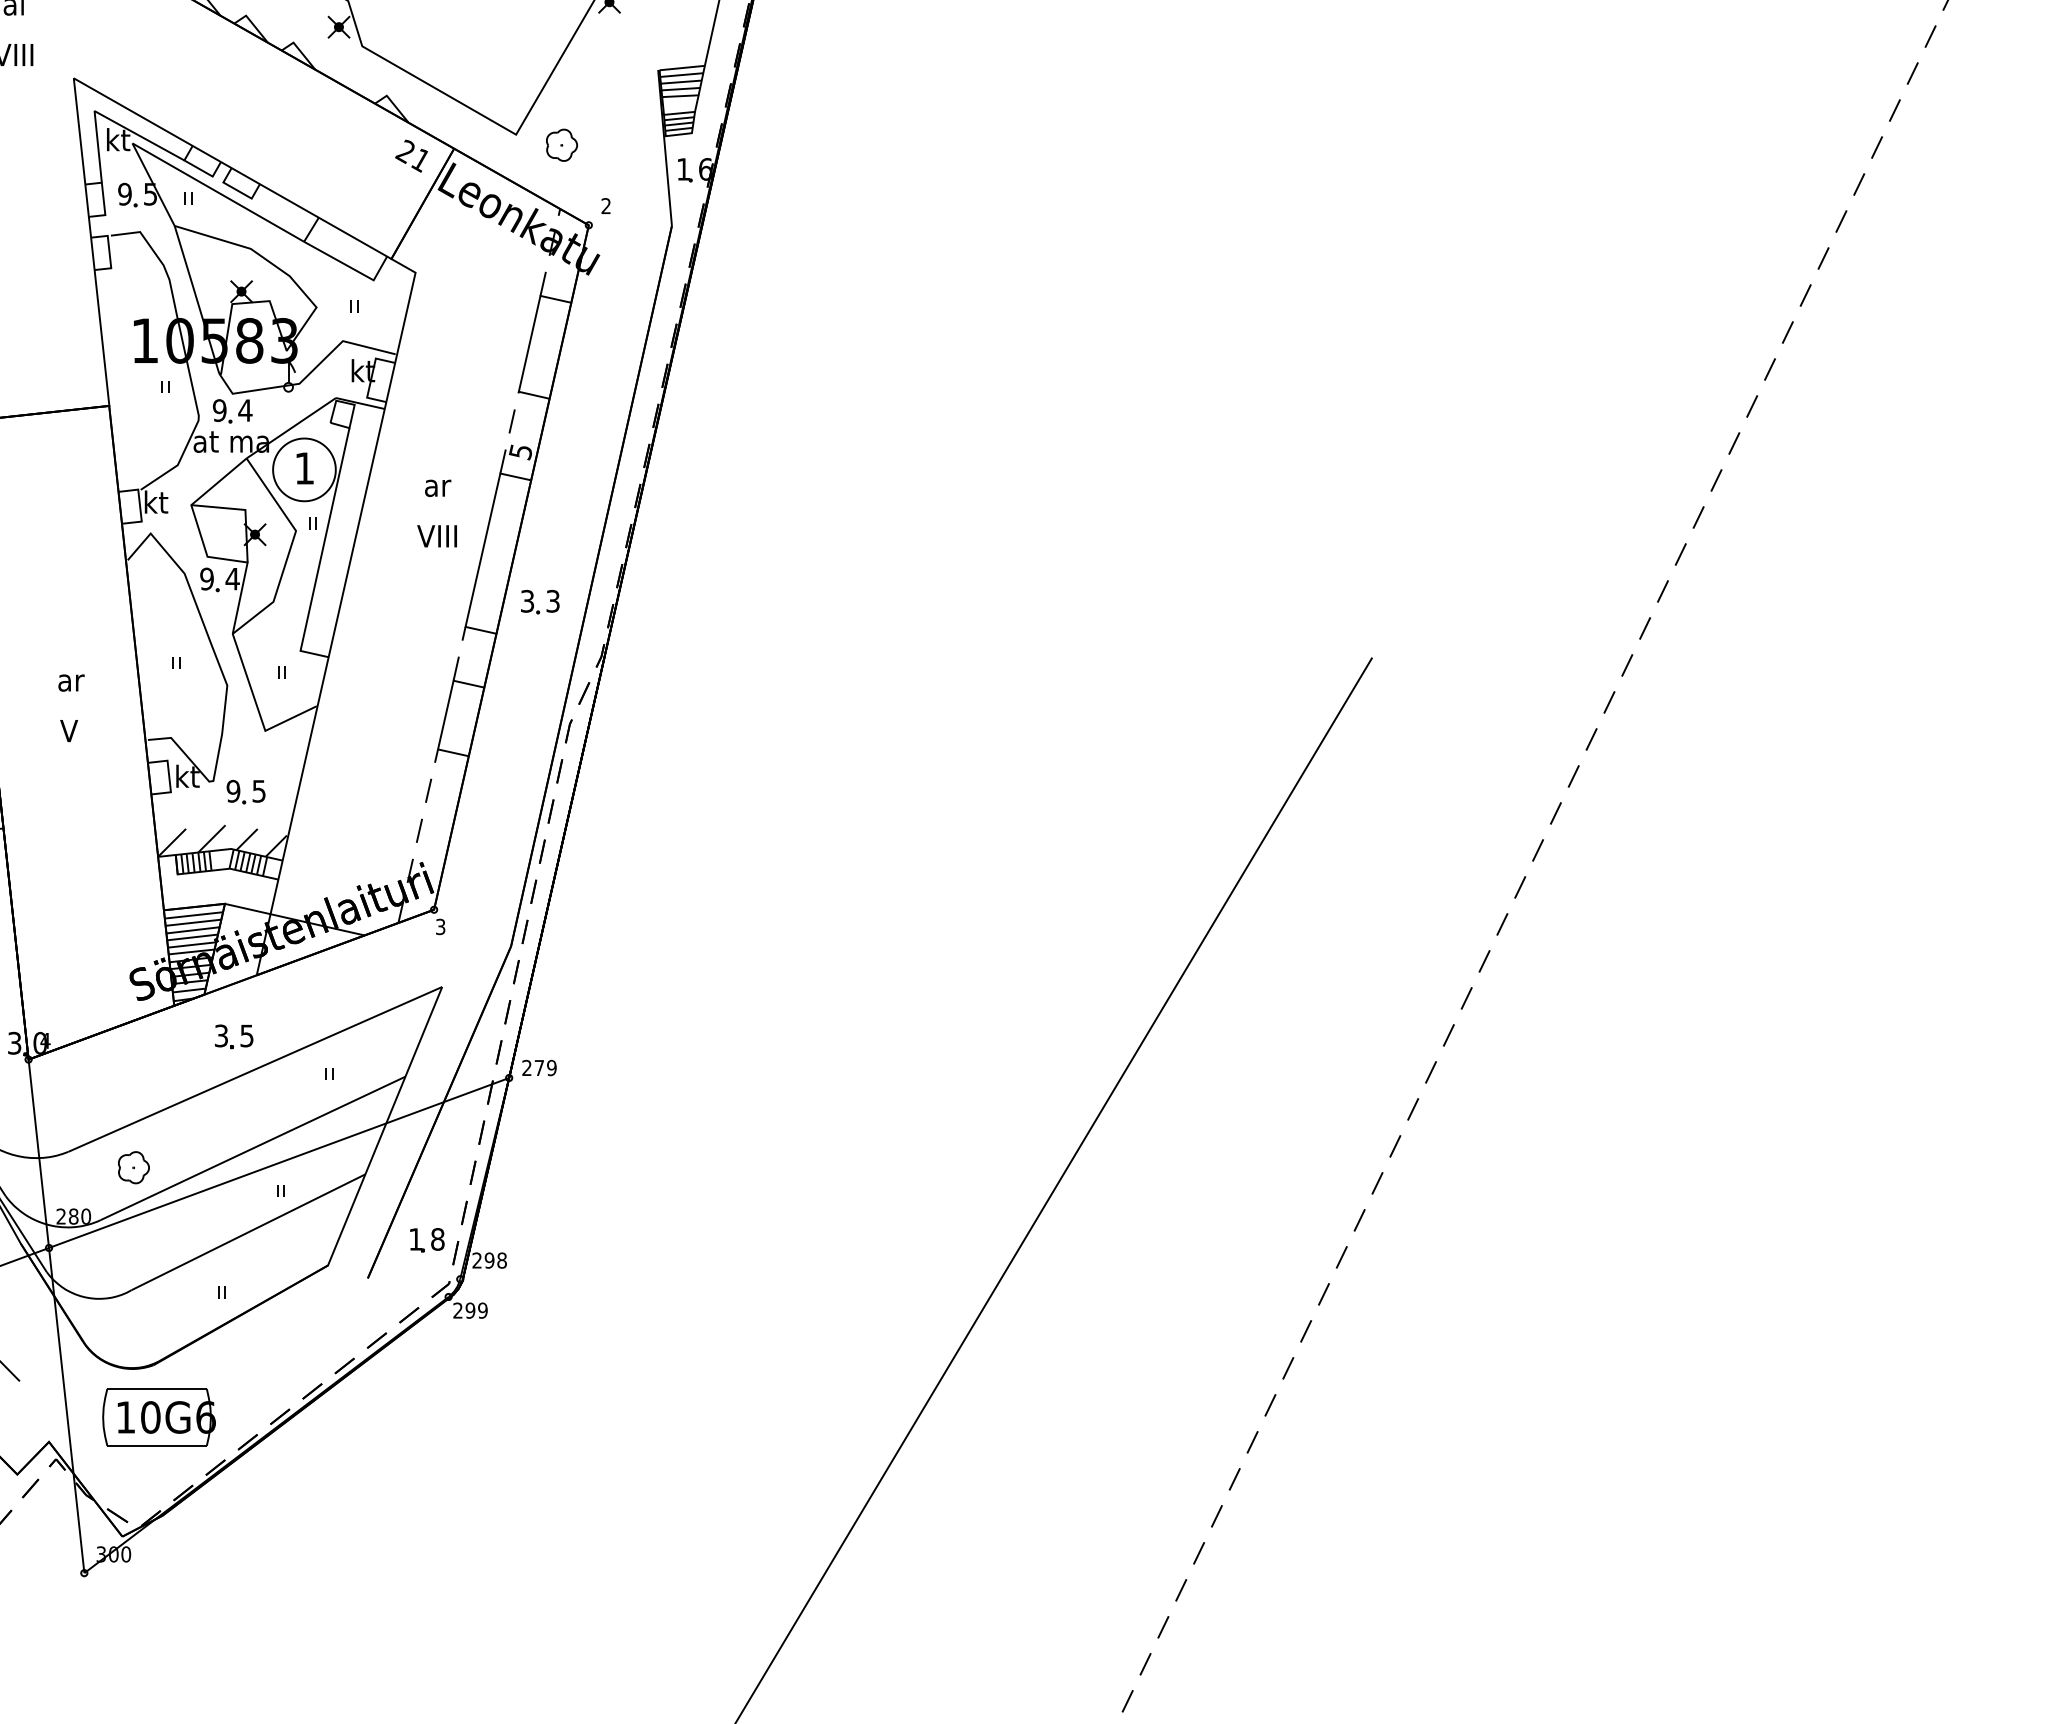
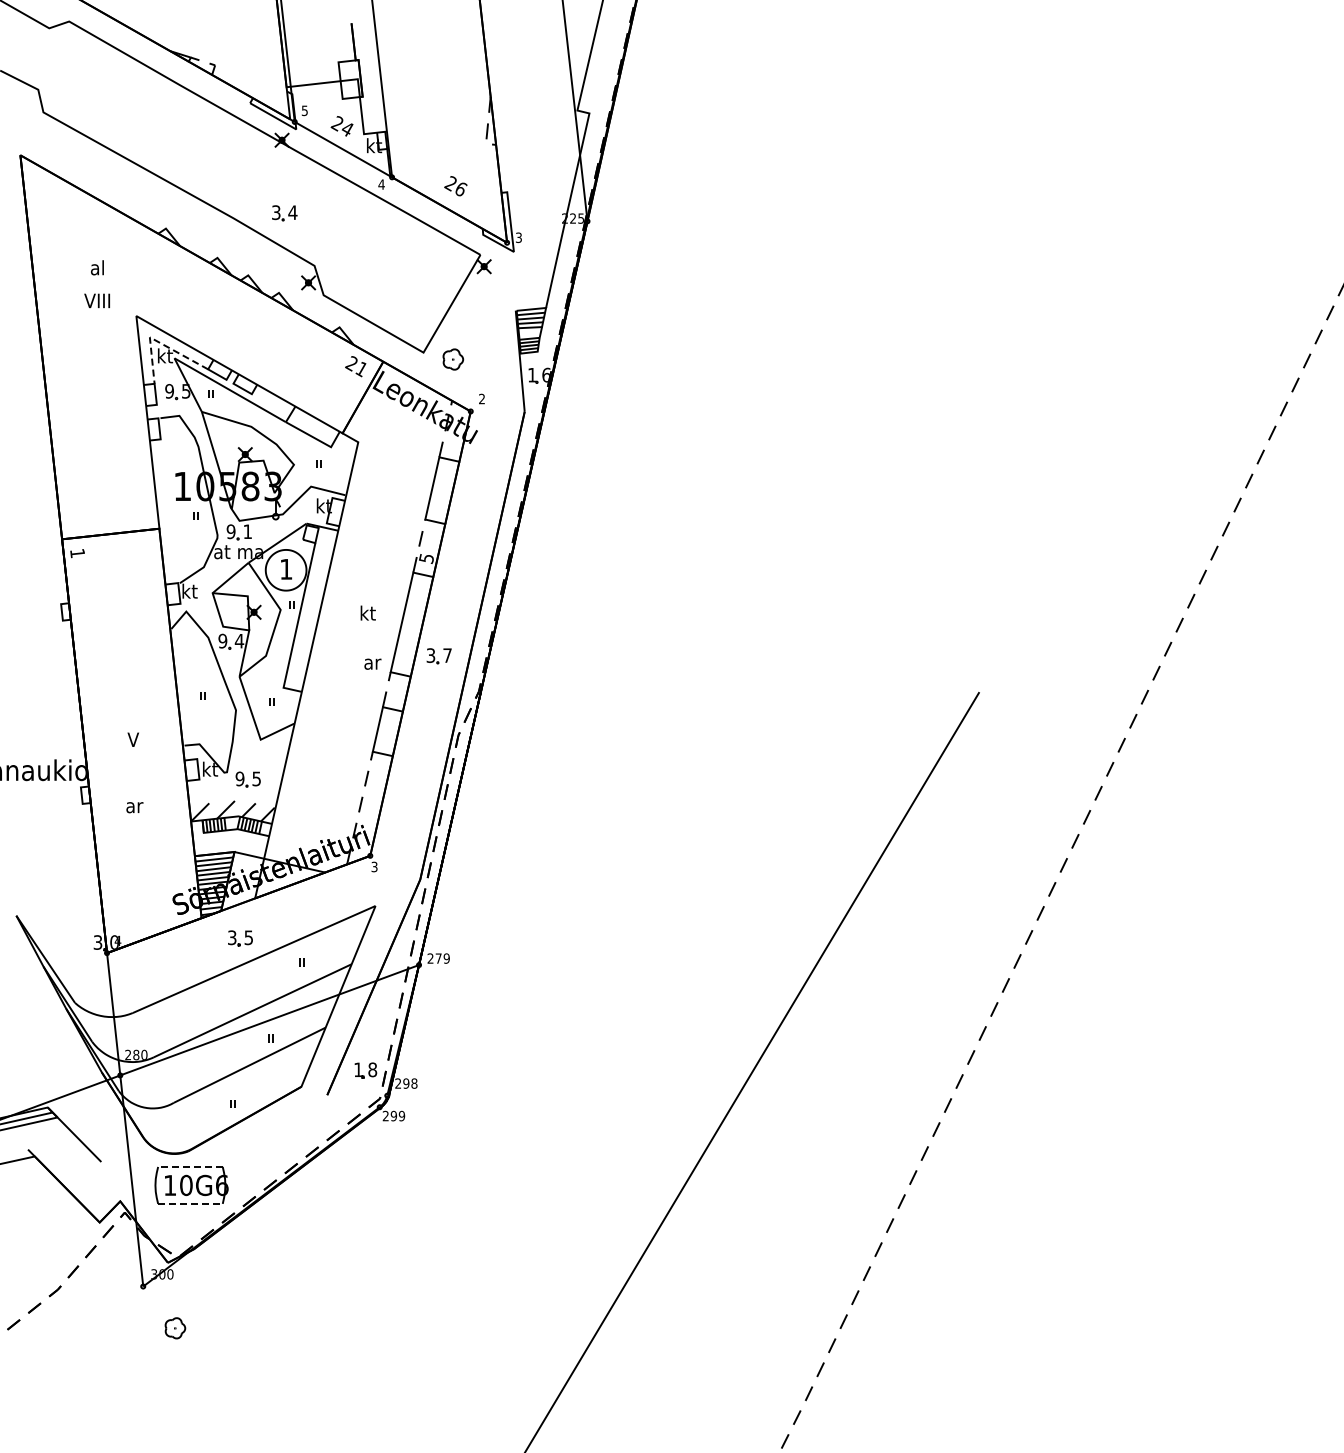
line: (106, 117) -> (157, 341), solid -> dashed
text: (244, 410) -> (247, 531), 4 -> 1
text: (437, 487) -> (372, 663), moved
text: (437, 534) -> (372, 612), VIII -> kt
text: (553, 601) -> (447, 655), 3 -> 7
text: (70, 682) -> (134, 807), moved
part: (134, 1167) -> (175, 1328), moved
line: (155, 1388) -> (189, 1166), solid -> dashed
line: (157, 1445) -> (190, 1203), solid -> dashed

